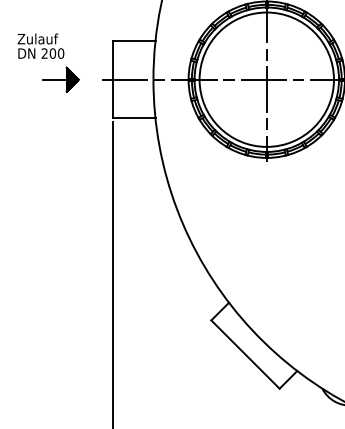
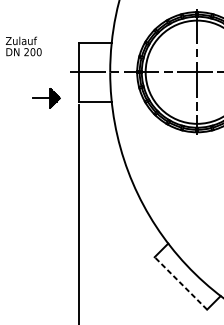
part: (60, 79) -> (45, 98), moved
line: (245, 354) -> (180, 283), solid -> dashed

